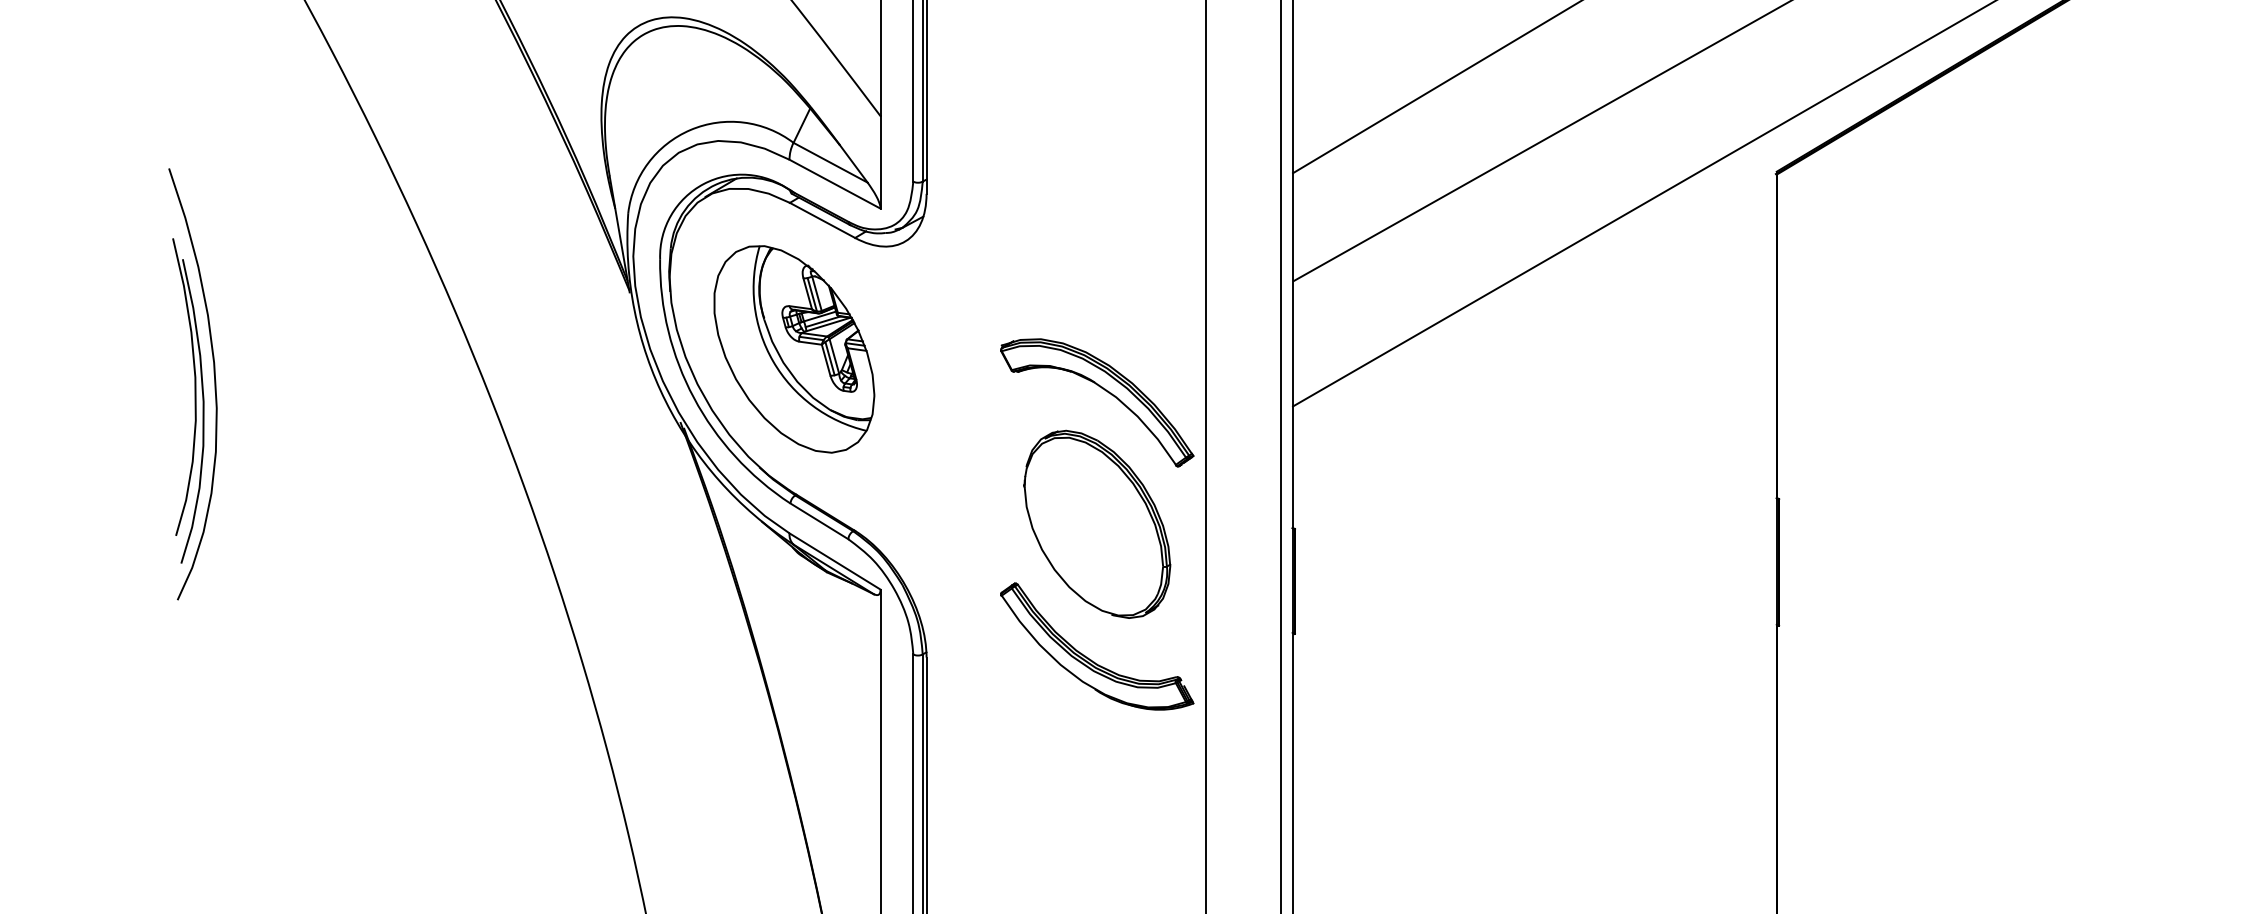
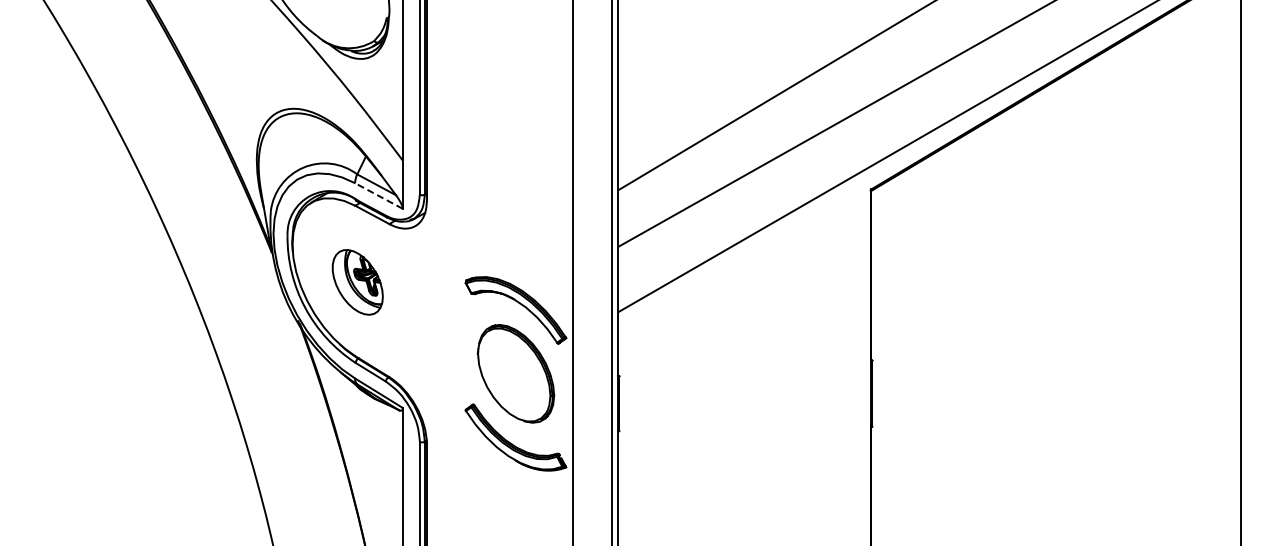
line: (834, 185) -> (378, 196), solid -> dashed
part: (793, 349) -> (357, 282), size x0.6
part: (193, 384) -> (43, 300), removed

